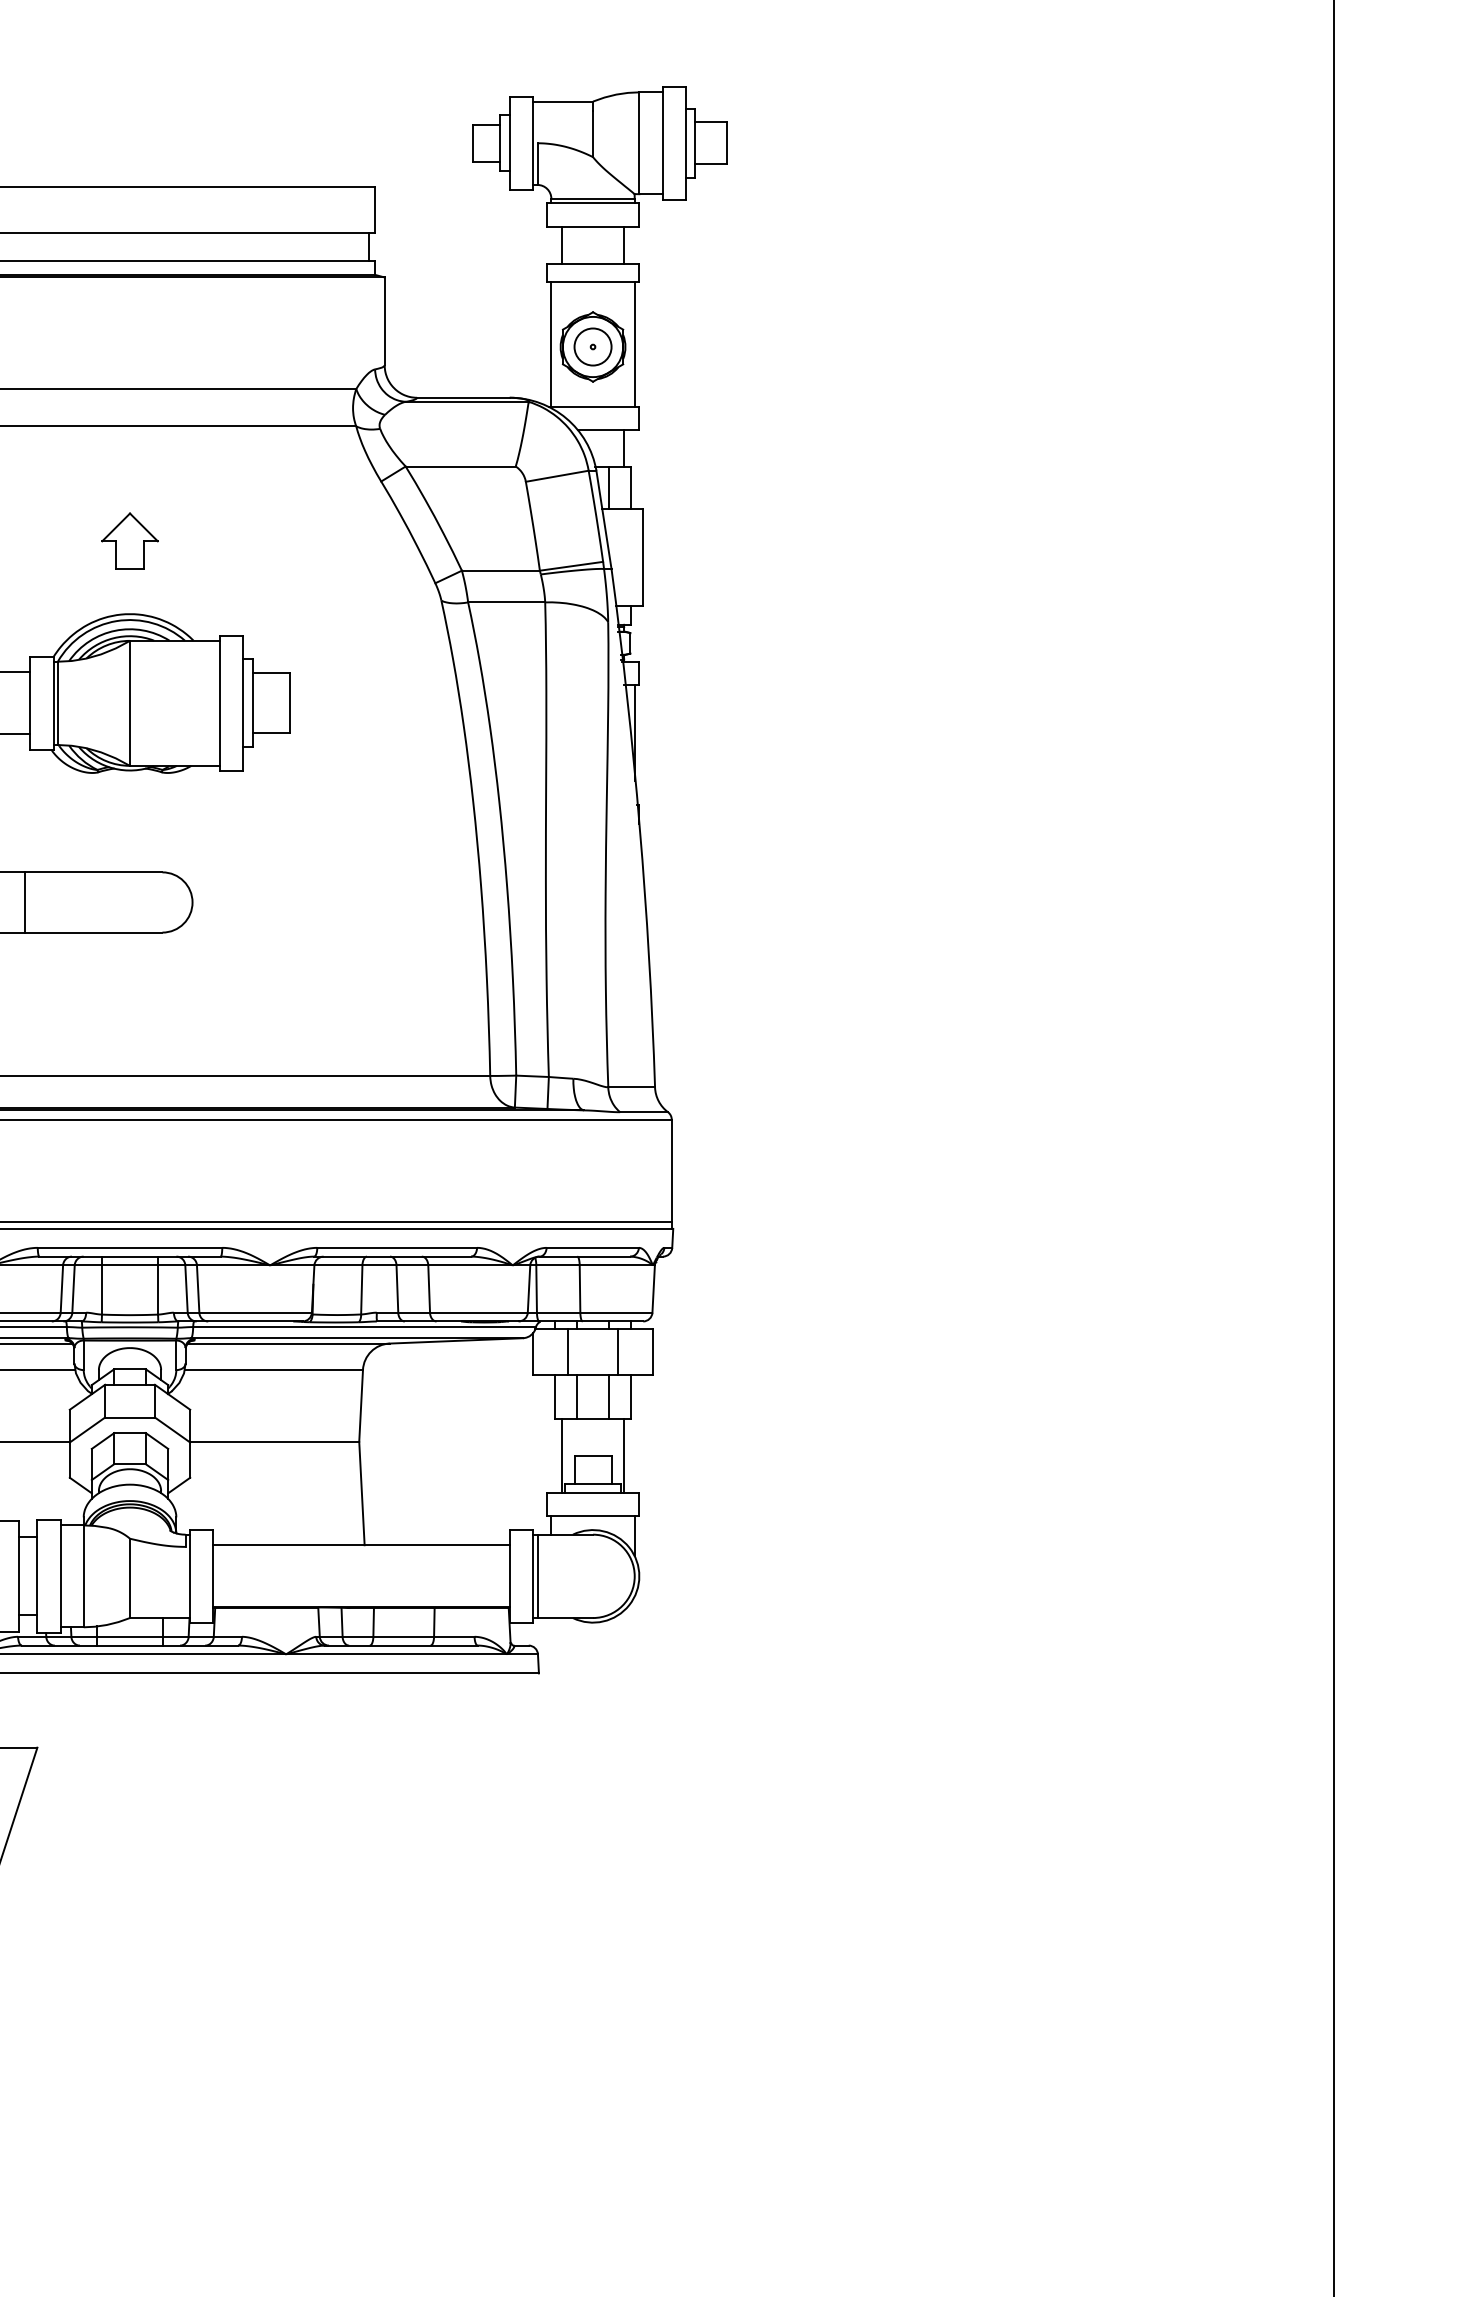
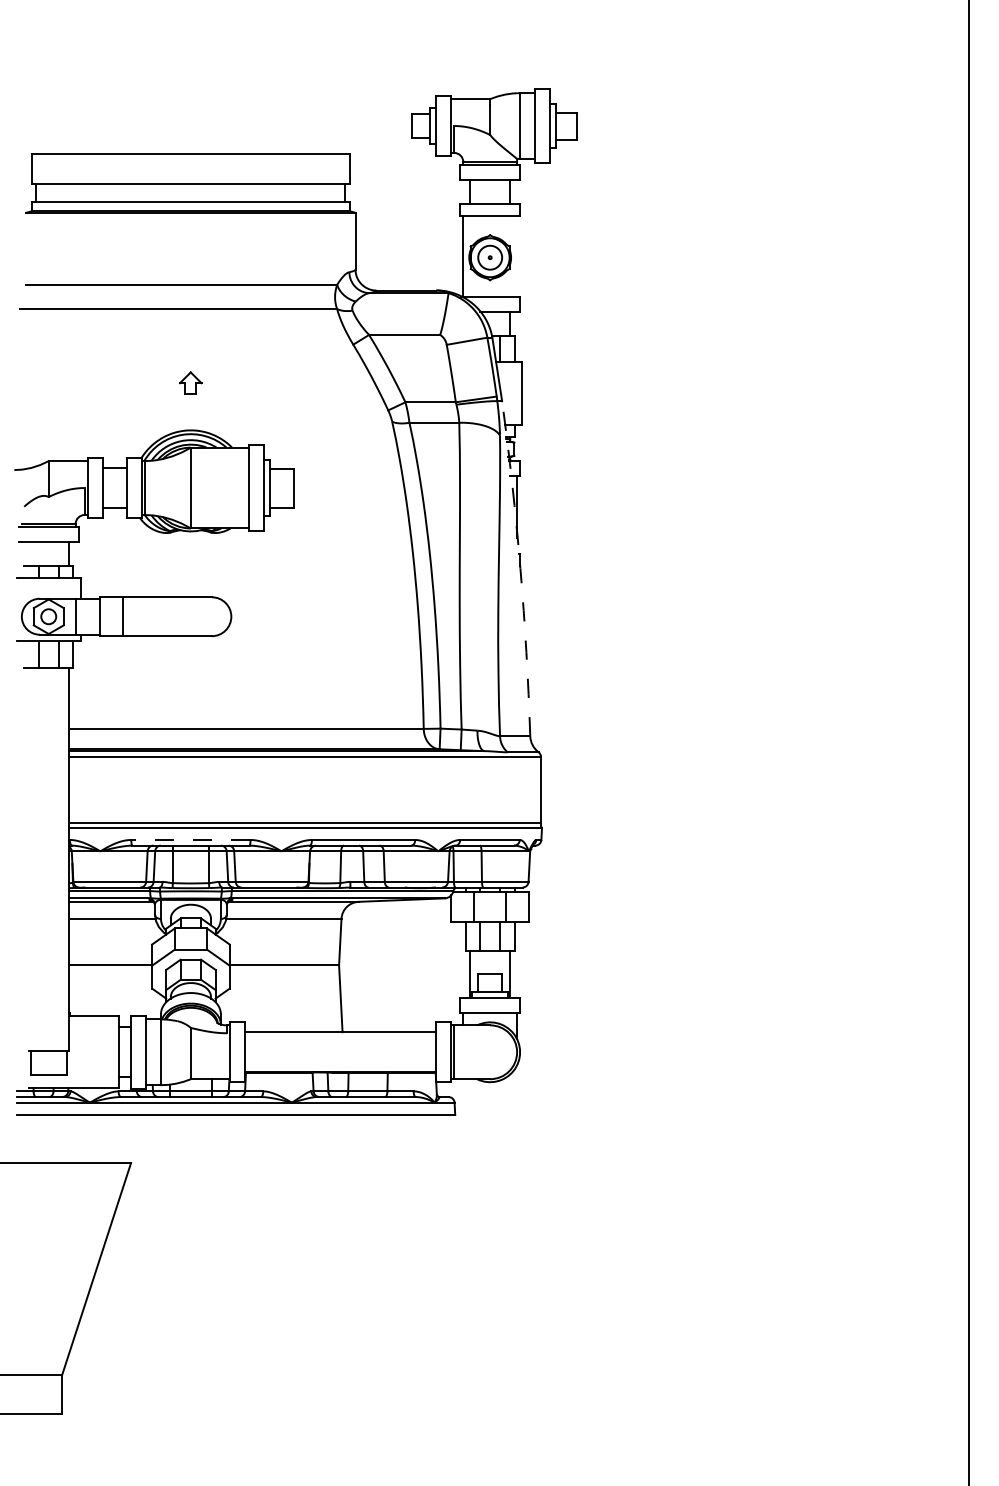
line: (635, 343) -> (517, 255), removed
part: (129, 540) -> (190, 382), size x0.6
arc: (639, 827) -> (520, 568), solid -> dashed
line: (129, 1247) -> (190, 839), solid -> dashed

